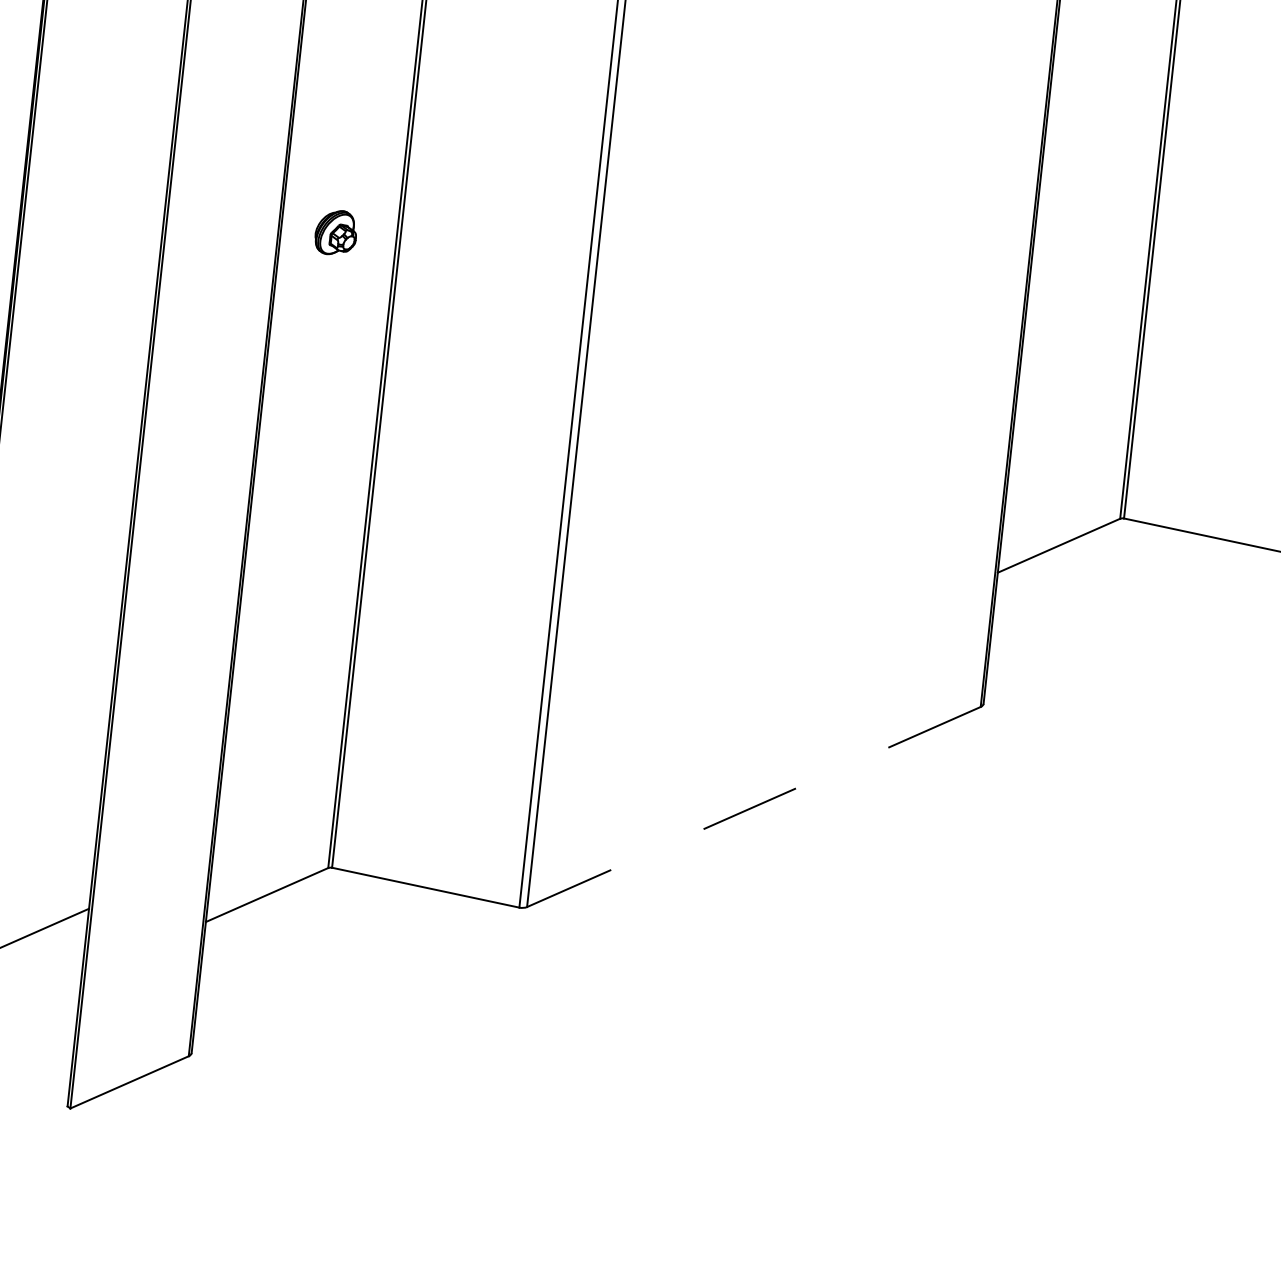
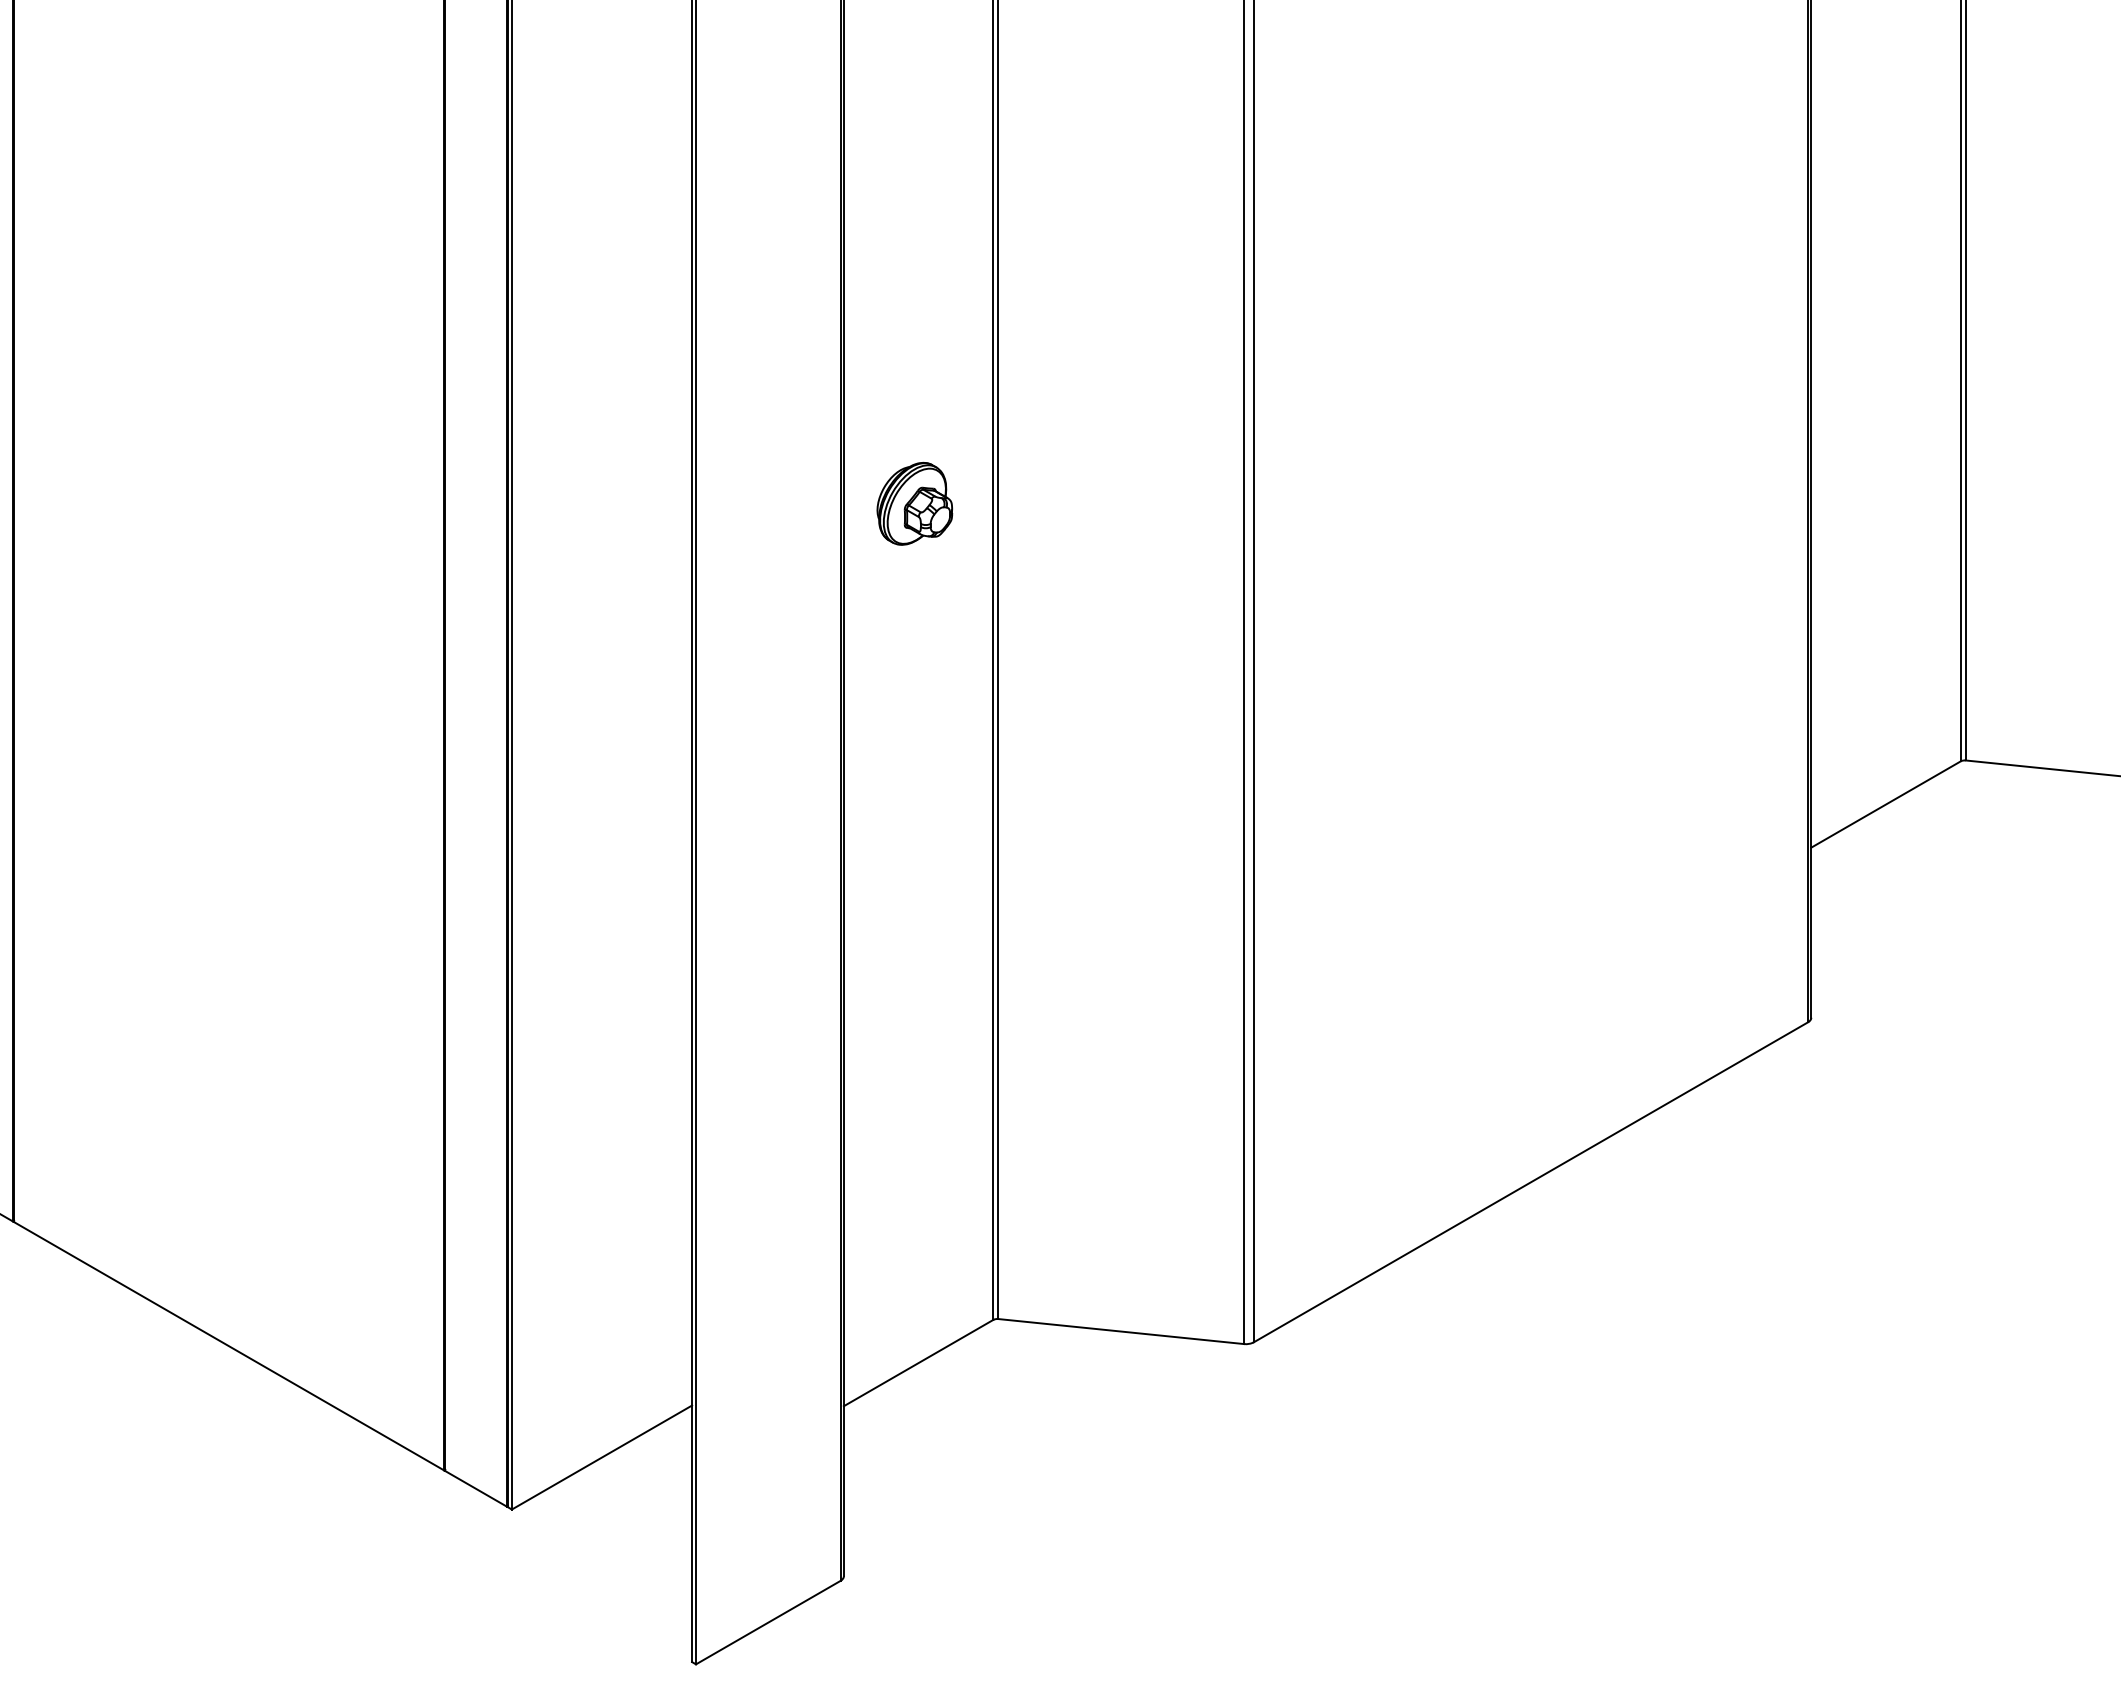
part: (335, 232) -> (914, 503), size x1.43
line: (753, 807) -> (1530, 1182), dashed -> solid

